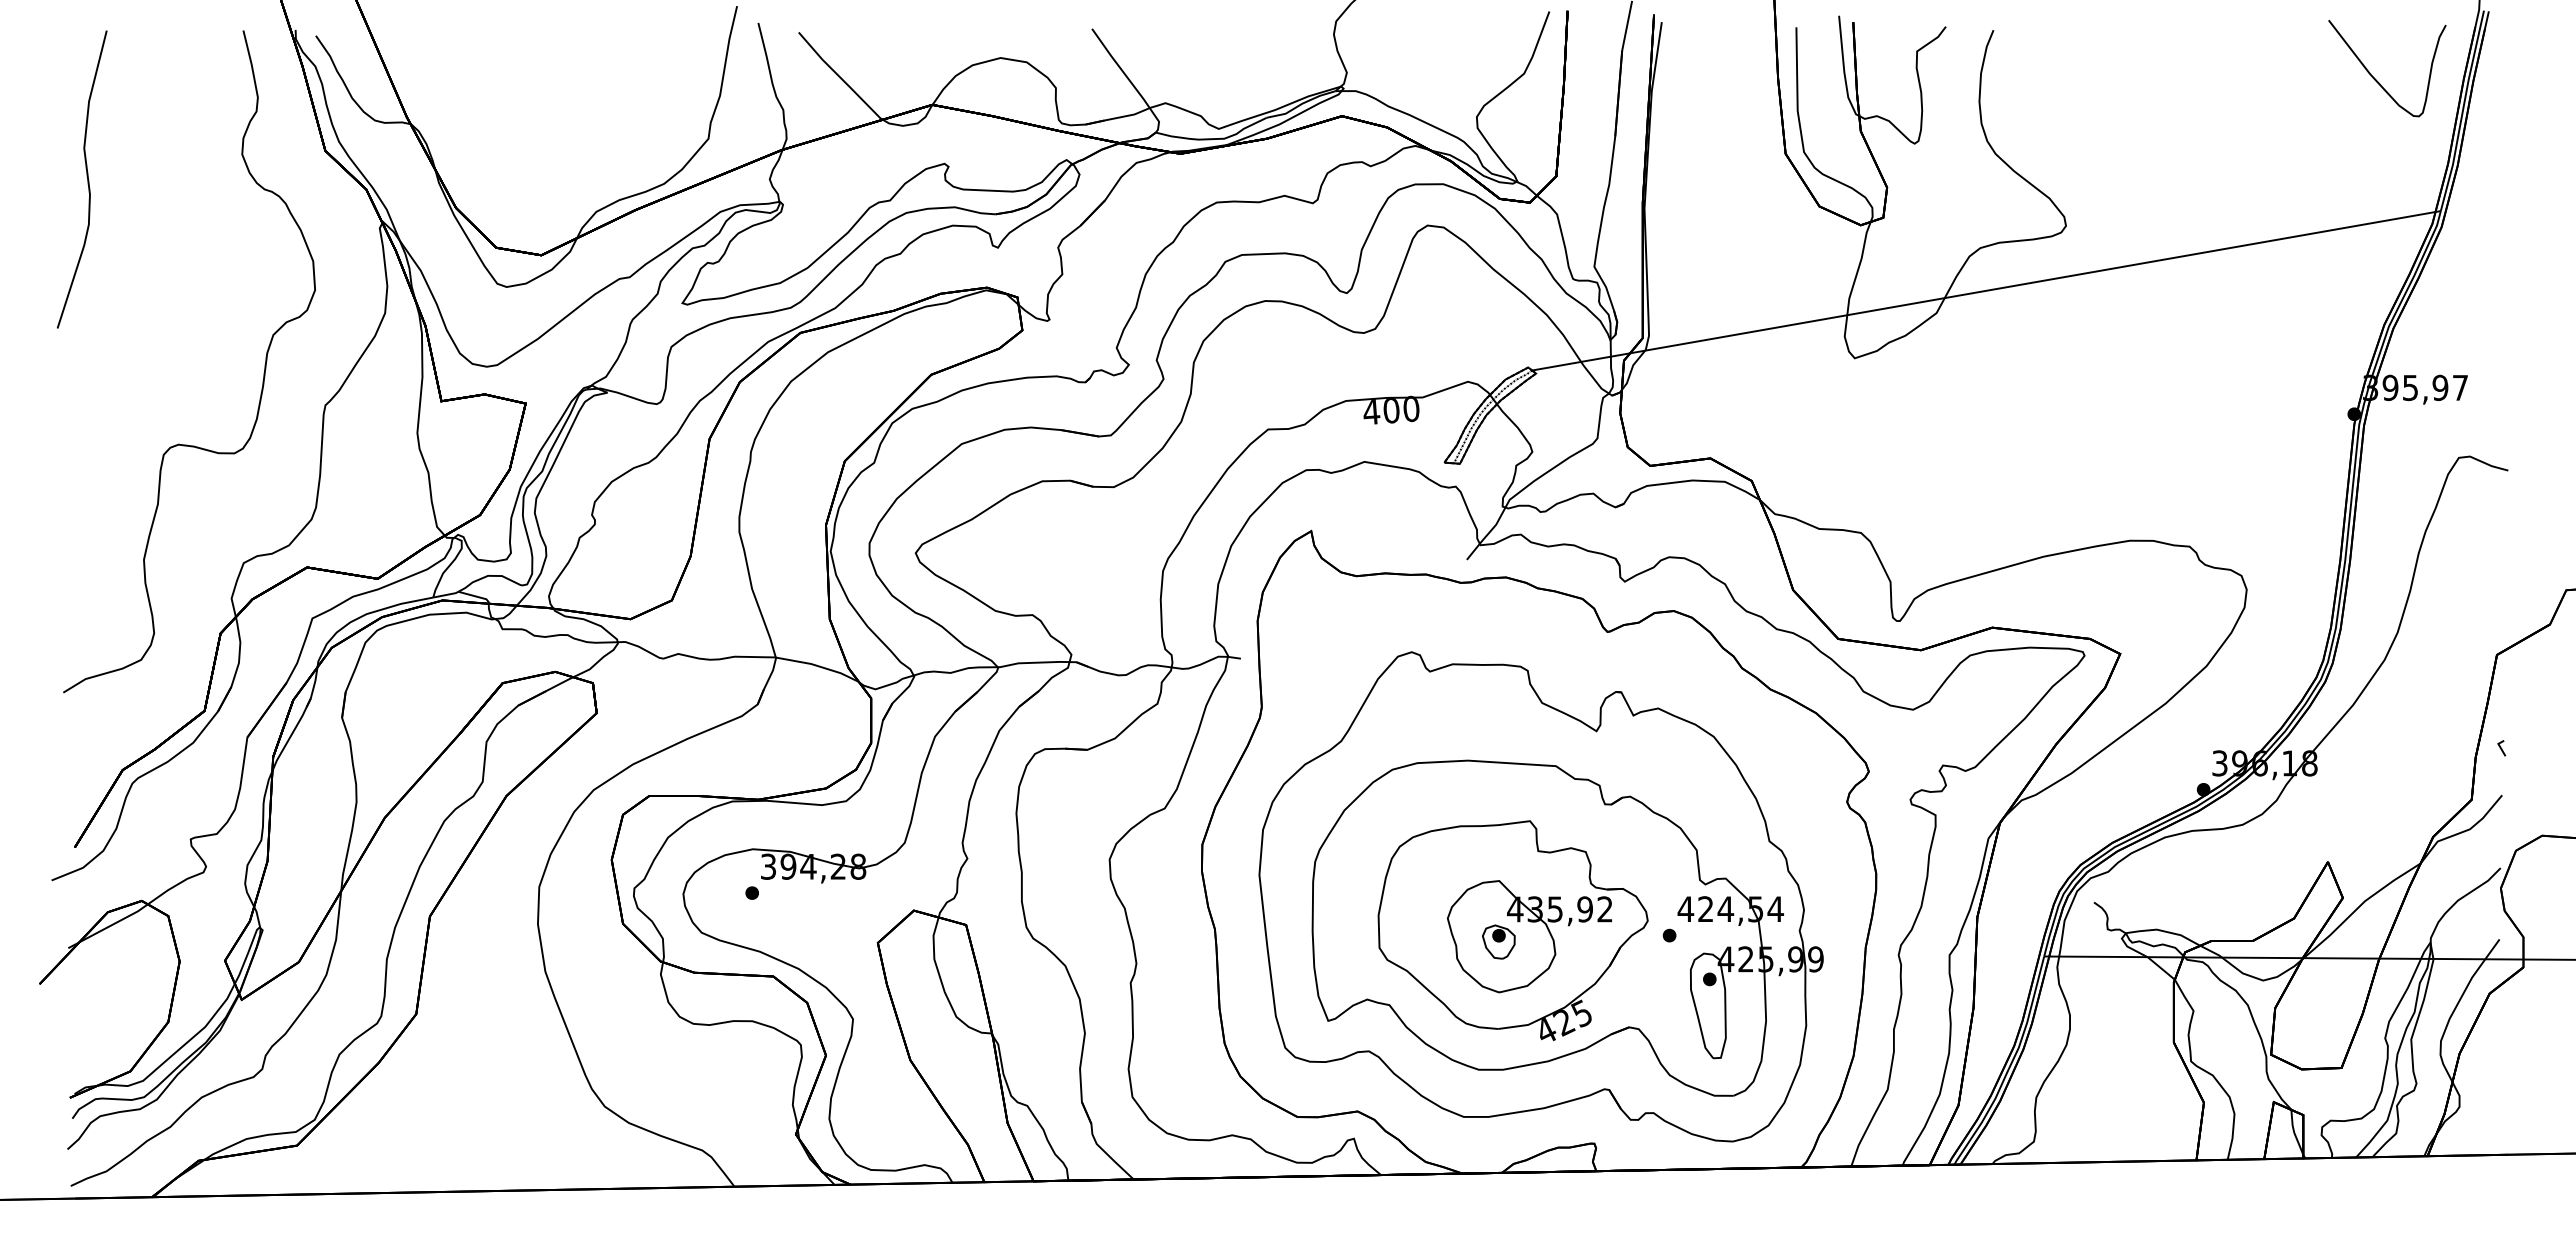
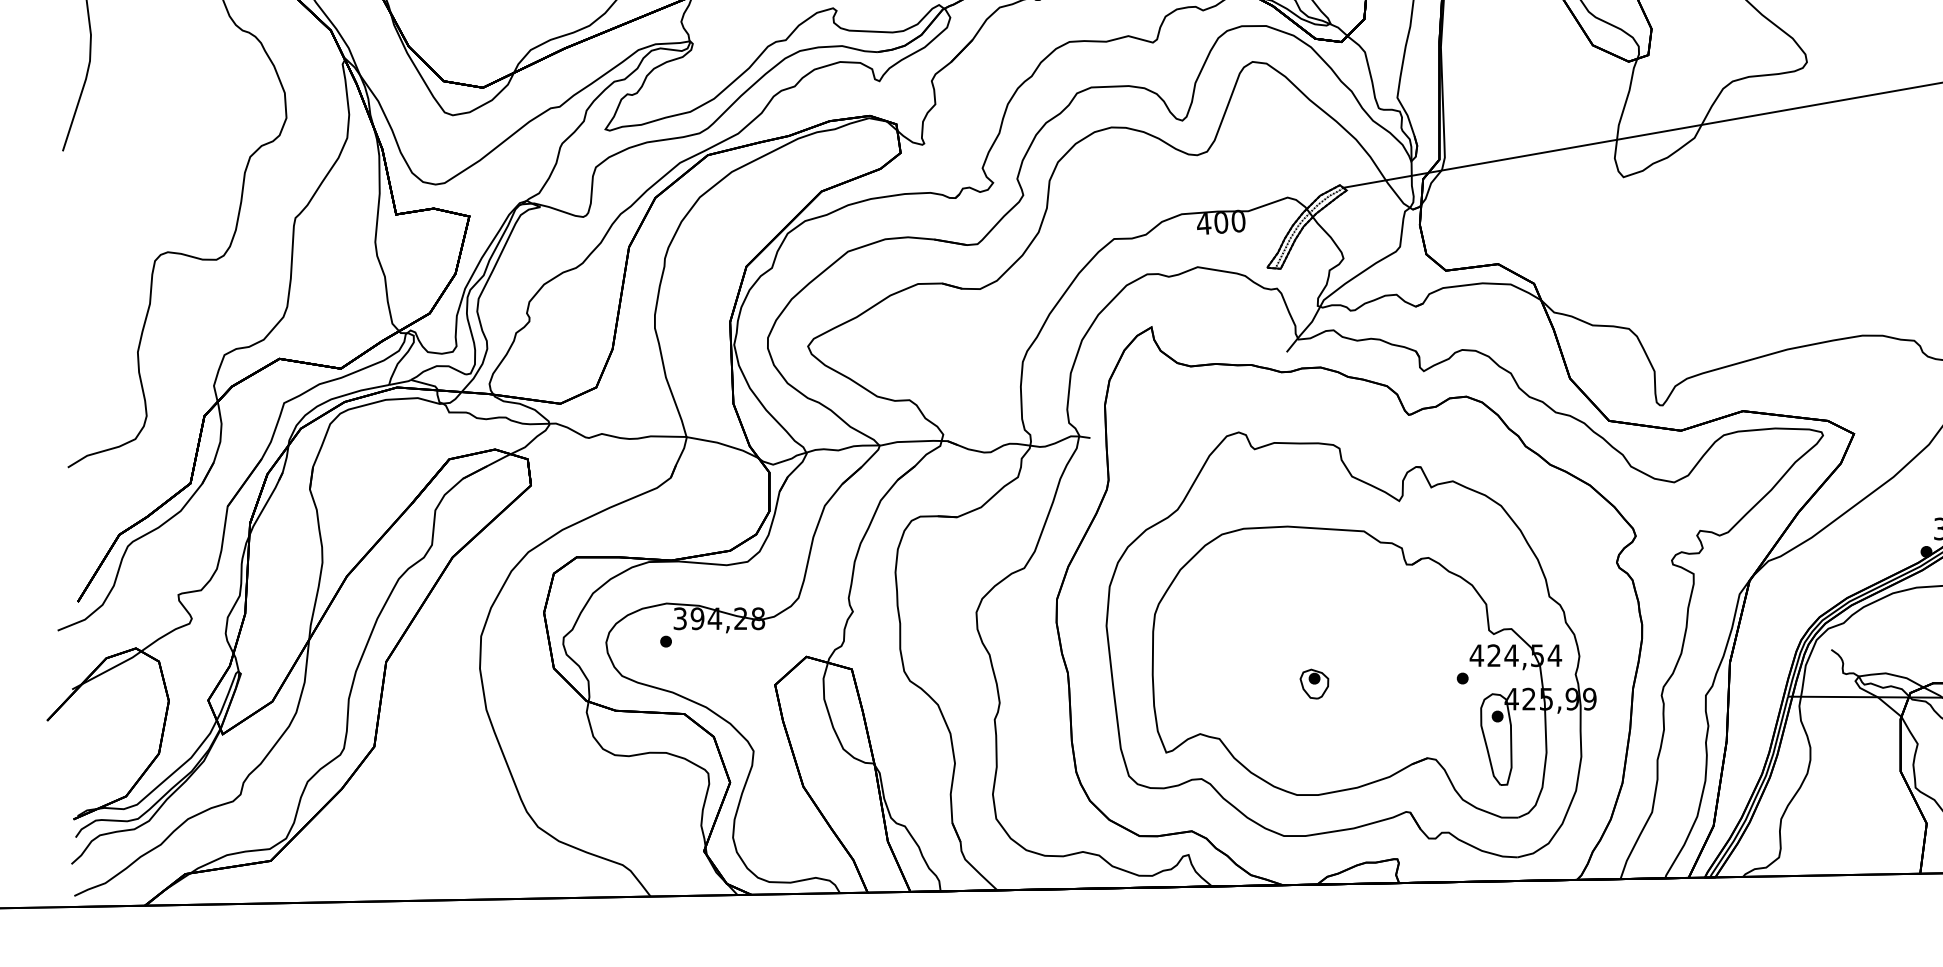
part: (1512, 930) -> (1326, 674), removed

